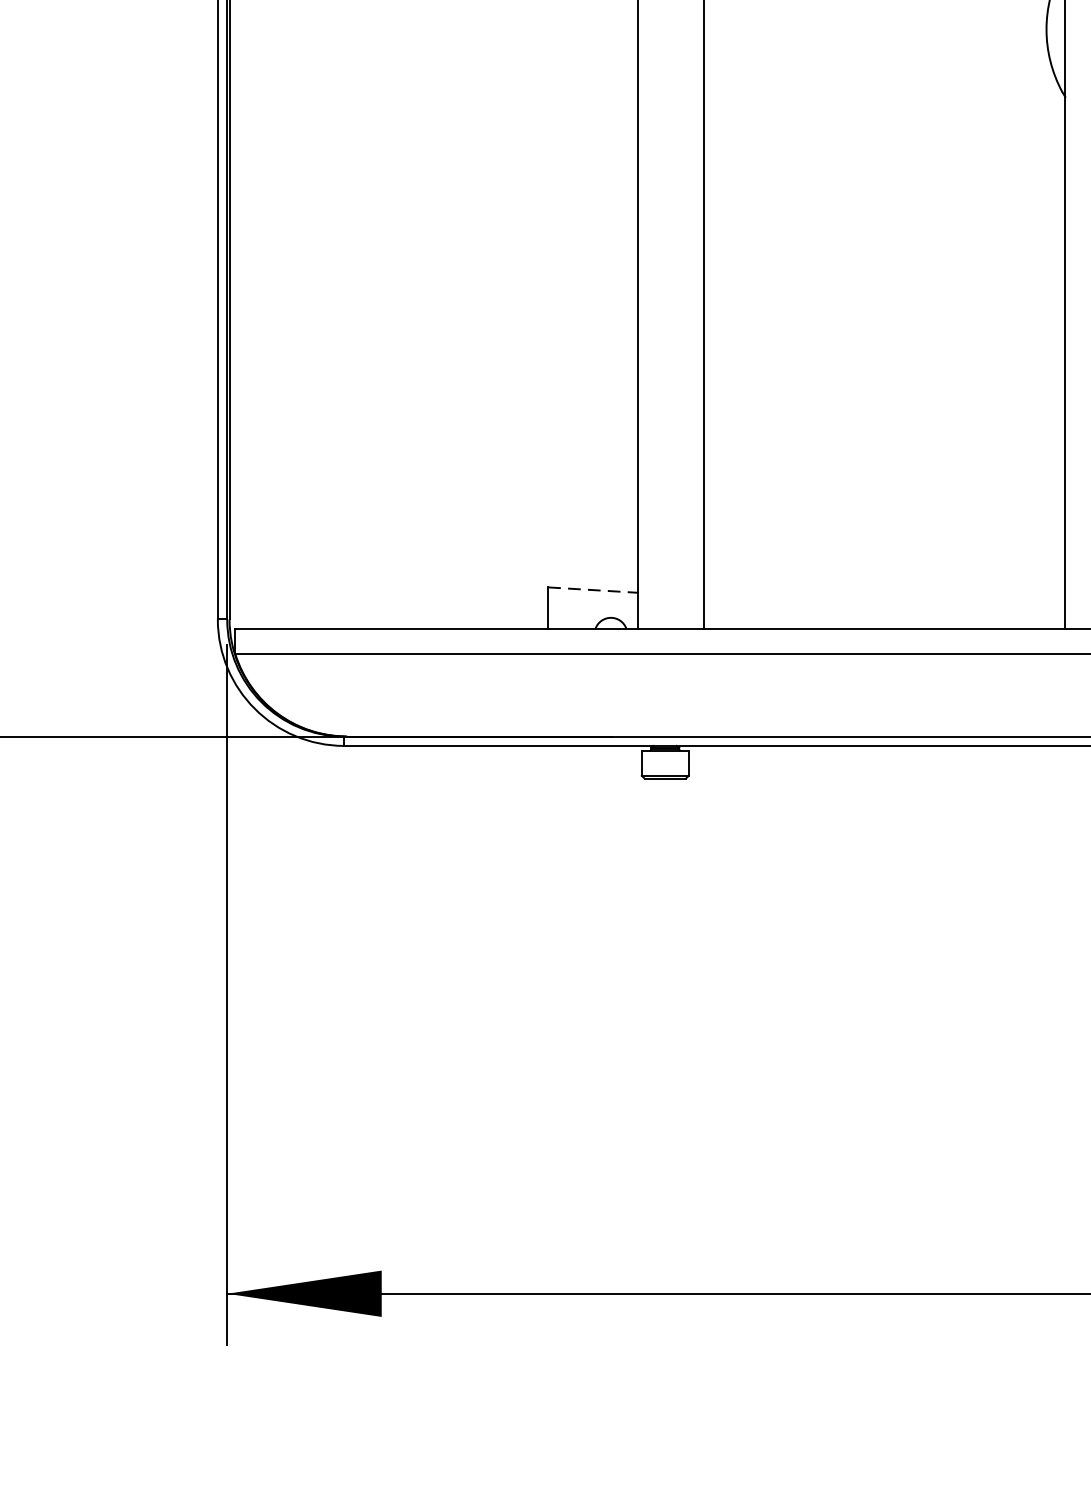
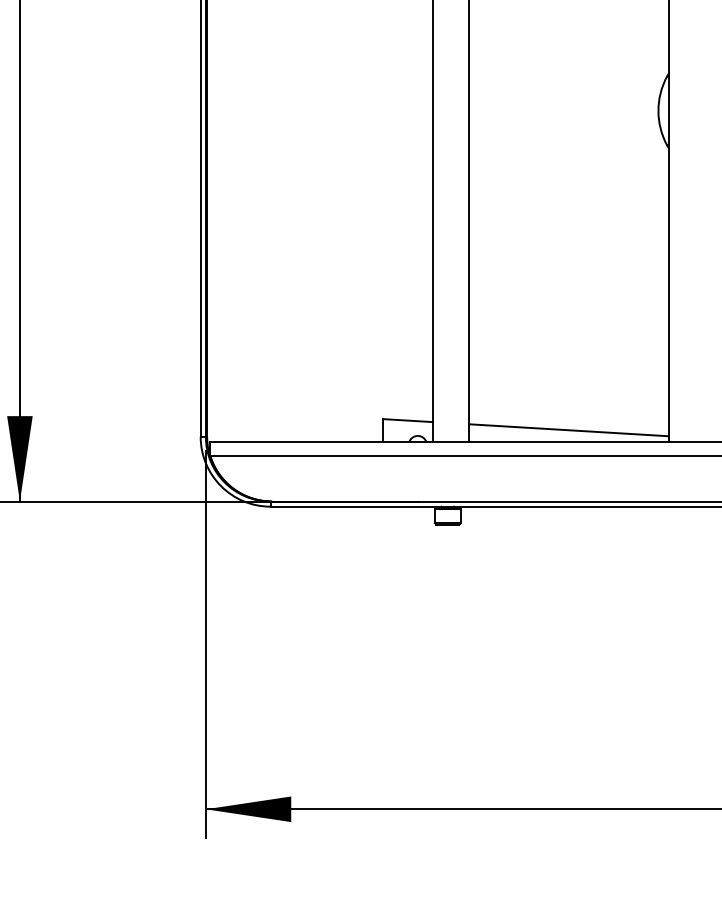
line: (594, 589) -> (408, 420), dashed -> solid
line: (883, 607) -> (568, 430), added

